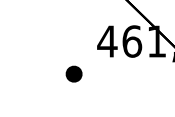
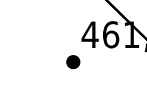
part: (74, 74) -> (73, 62), moved

